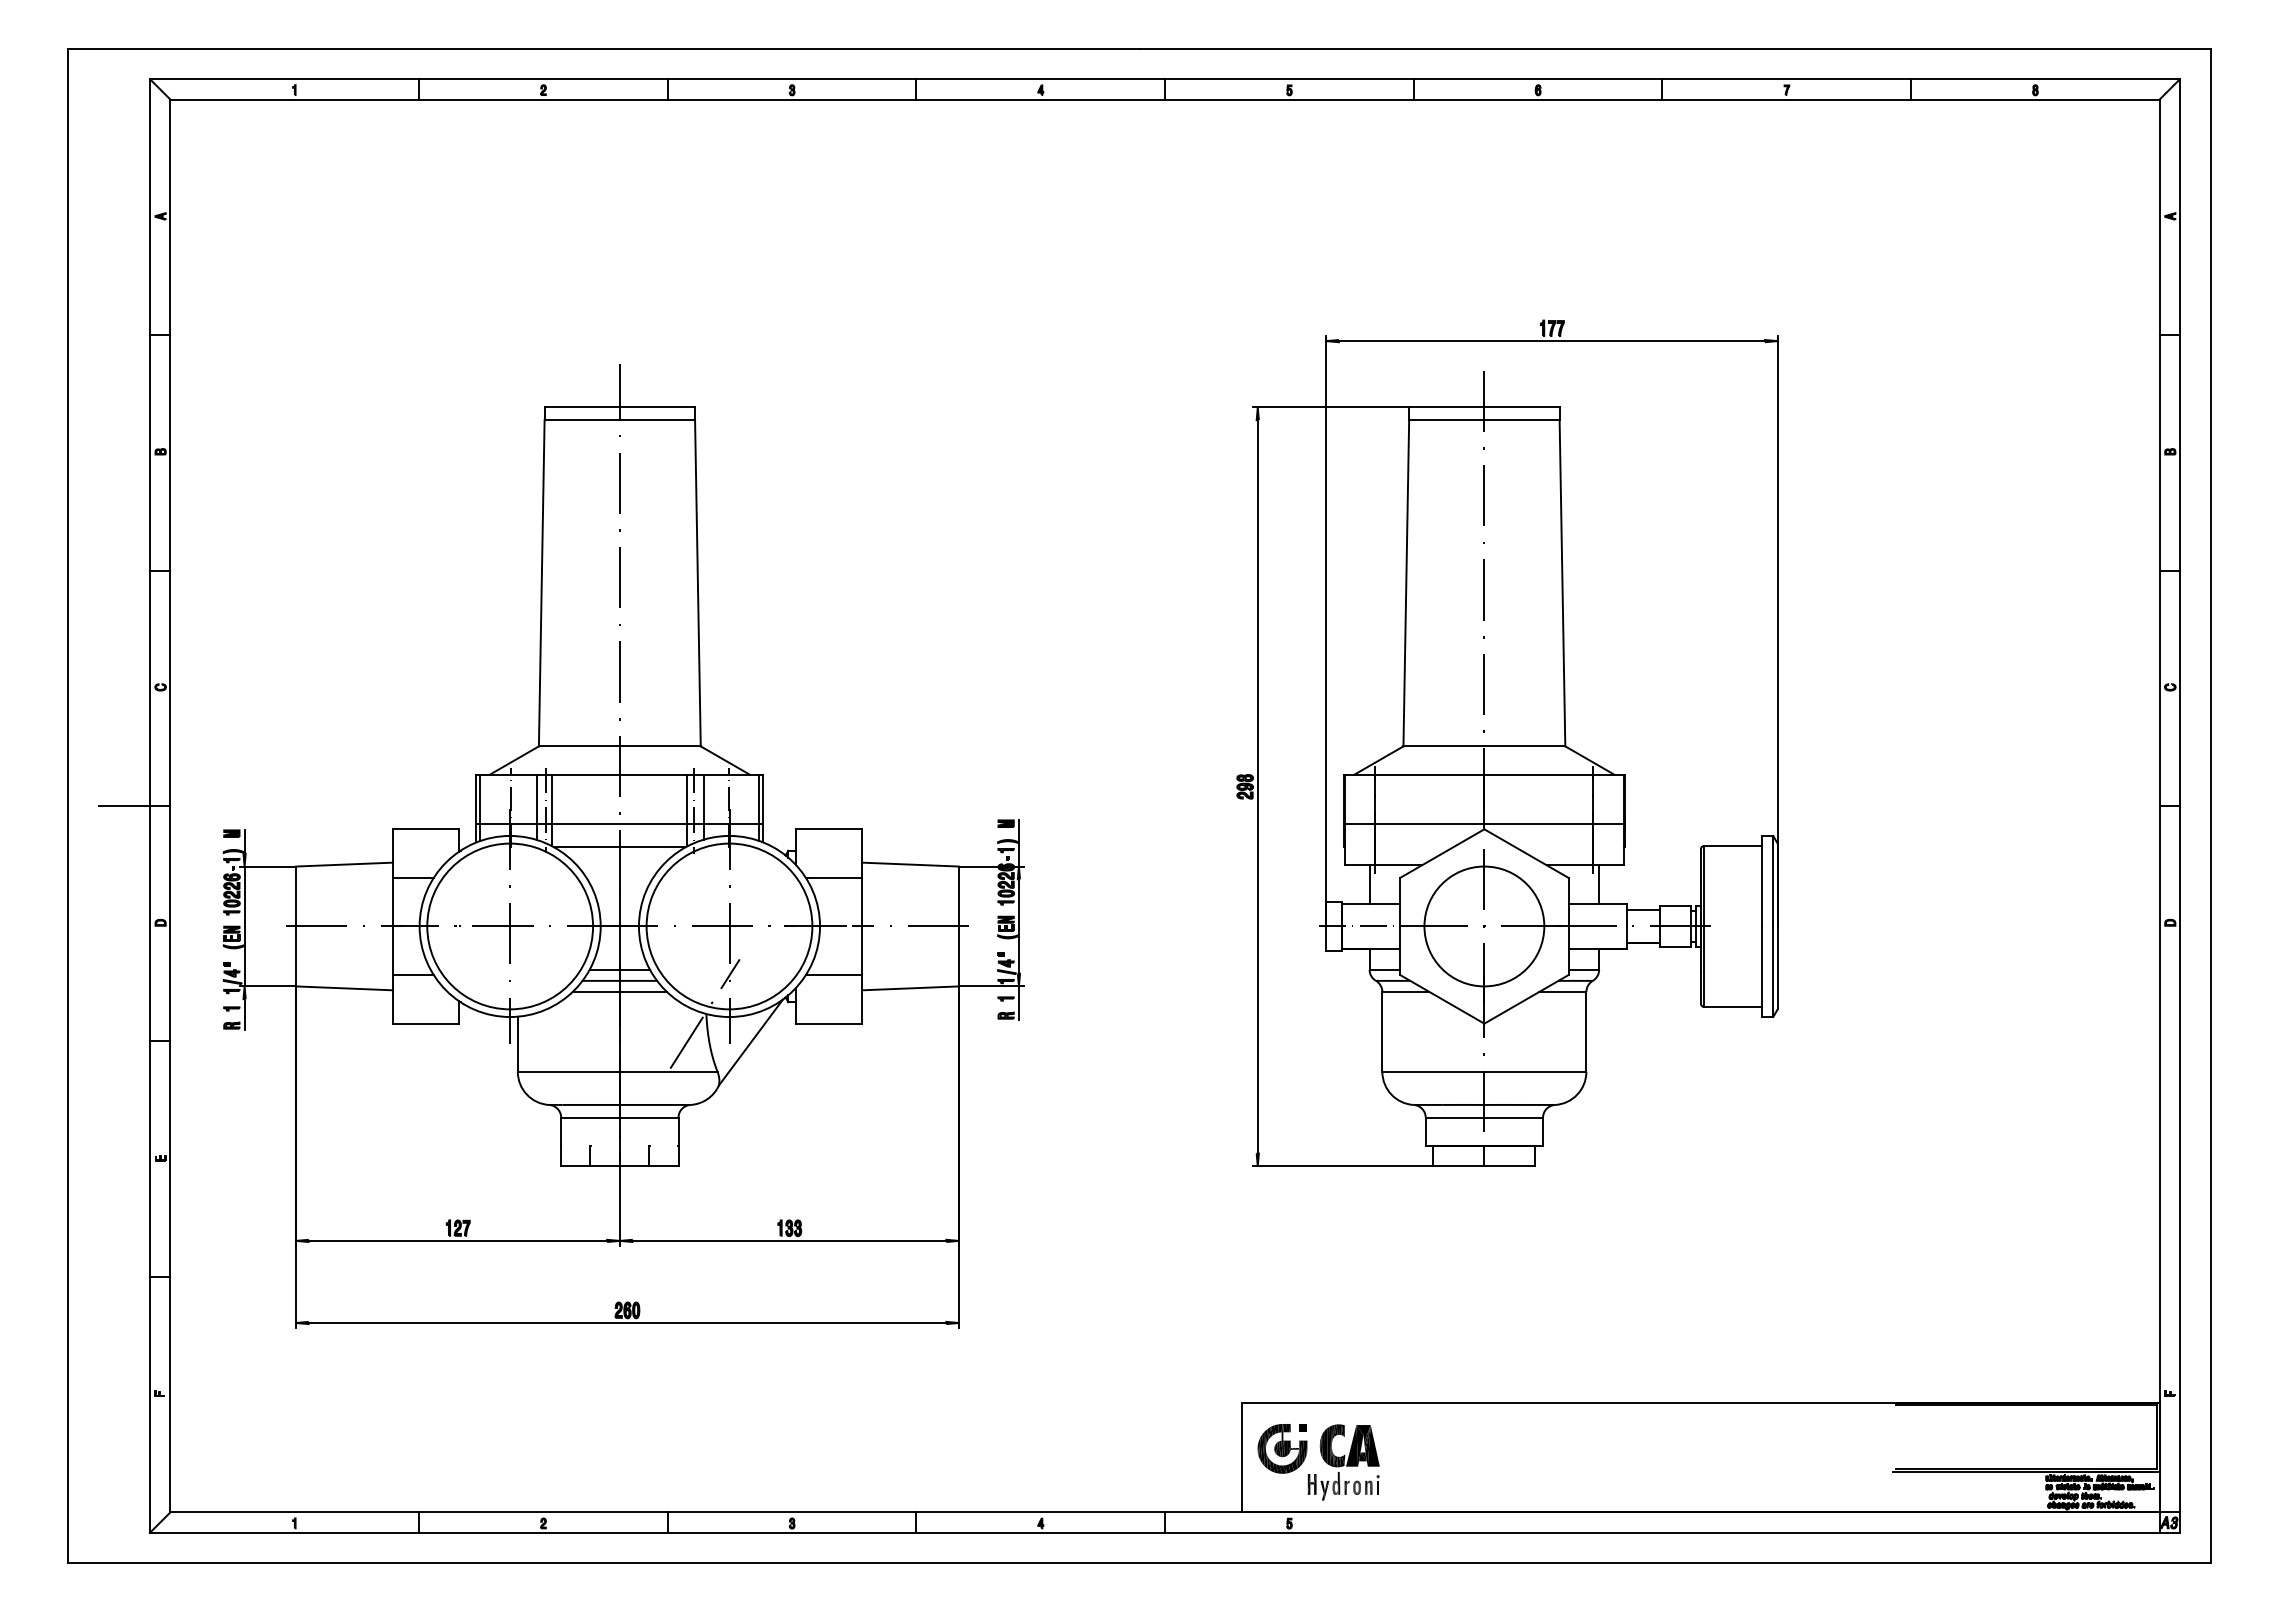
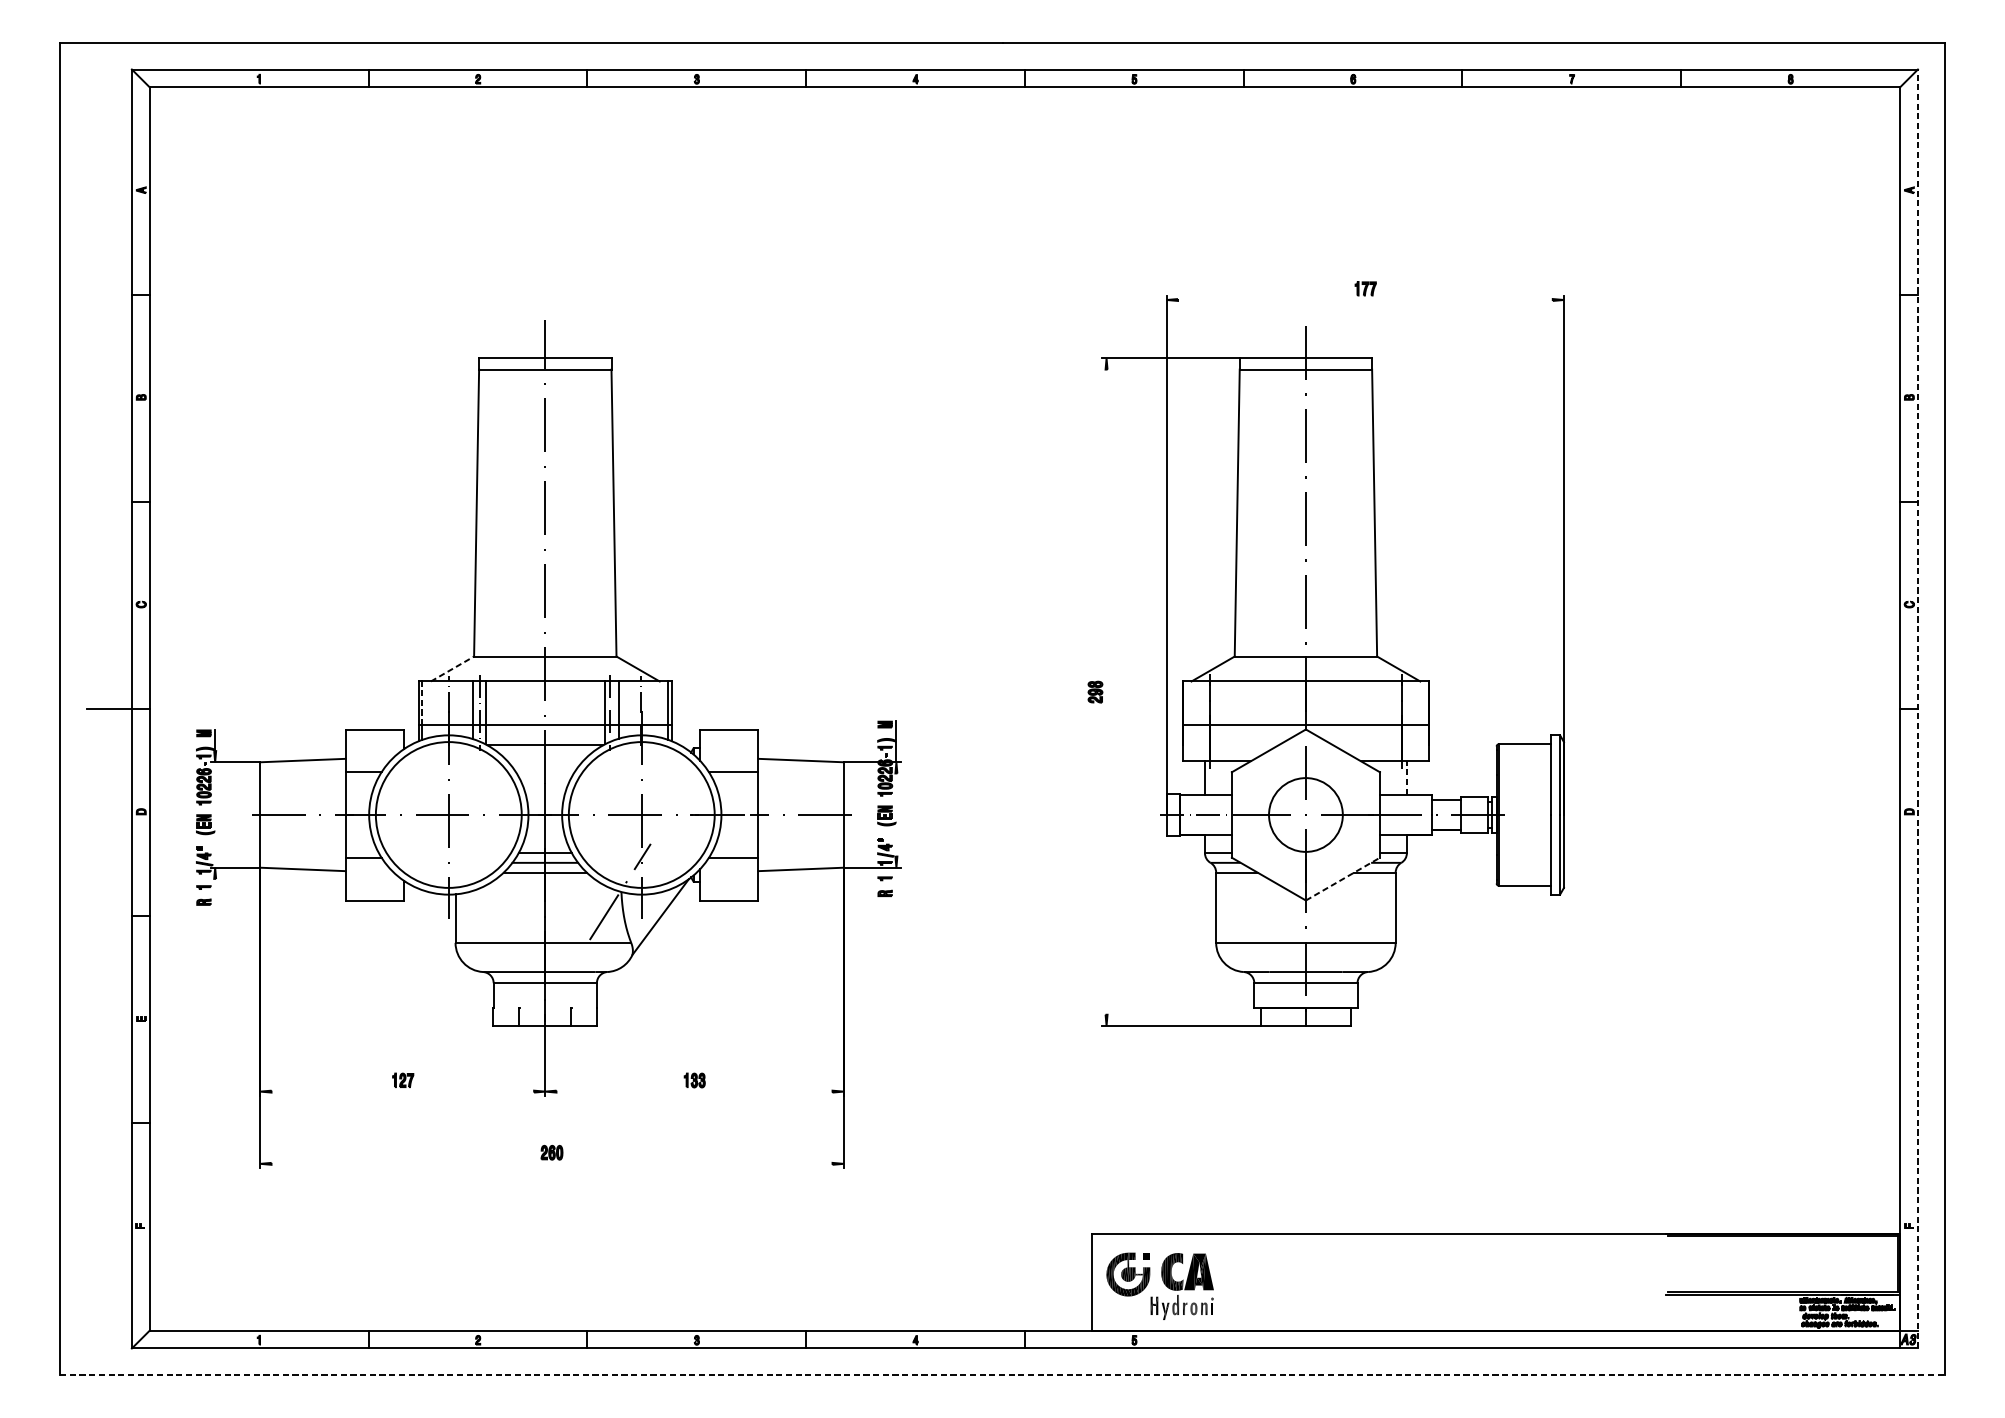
line: (1551, 341) -> (1364, 300), removed
line: (514, 760) -> (452, 668), solid -> dashed
line: (1257, 786) -> (1106, 691), removed
line: (480, 799) -> (422, 703), solid -> dashed
line: (2180, 806) -> (1918, 709), solid -> dashed
line: (1599, 883) -> (1407, 777), solid -> dashed
line: (244, 926) -> (215, 815), removed
line: (1018, 926) -> (896, 815), removed
circle: (1484, 926) -> (1306, 815), size x0.7
line: (1526, 999) -> (1342, 879), solid -> dashed
line: (1018, 1002) -> (896, 881), removed
line: (244, 1014) -> (215, 892), removed
line: (457, 1240) -> (402, 1091), removed
line: (789, 1240) -> (694, 1091), removed
line: (627, 1322) -> (552, 1163), removed
line: (1139, 1563) -> (1002, 1375), solid -> dashed

